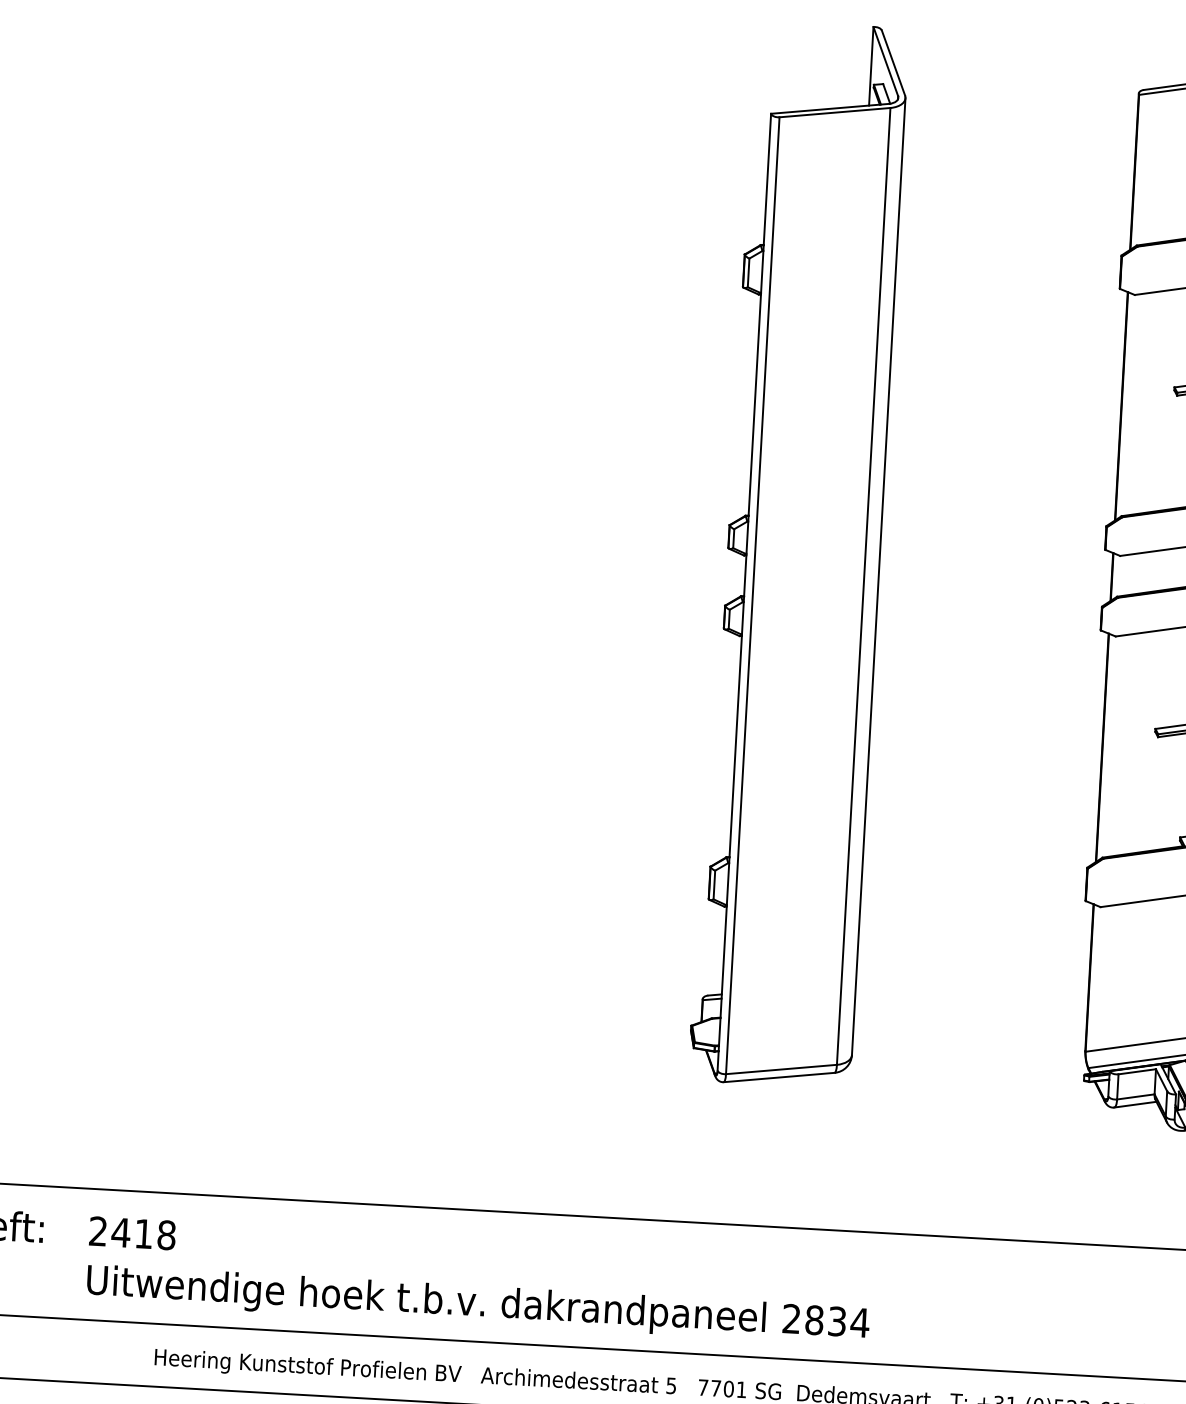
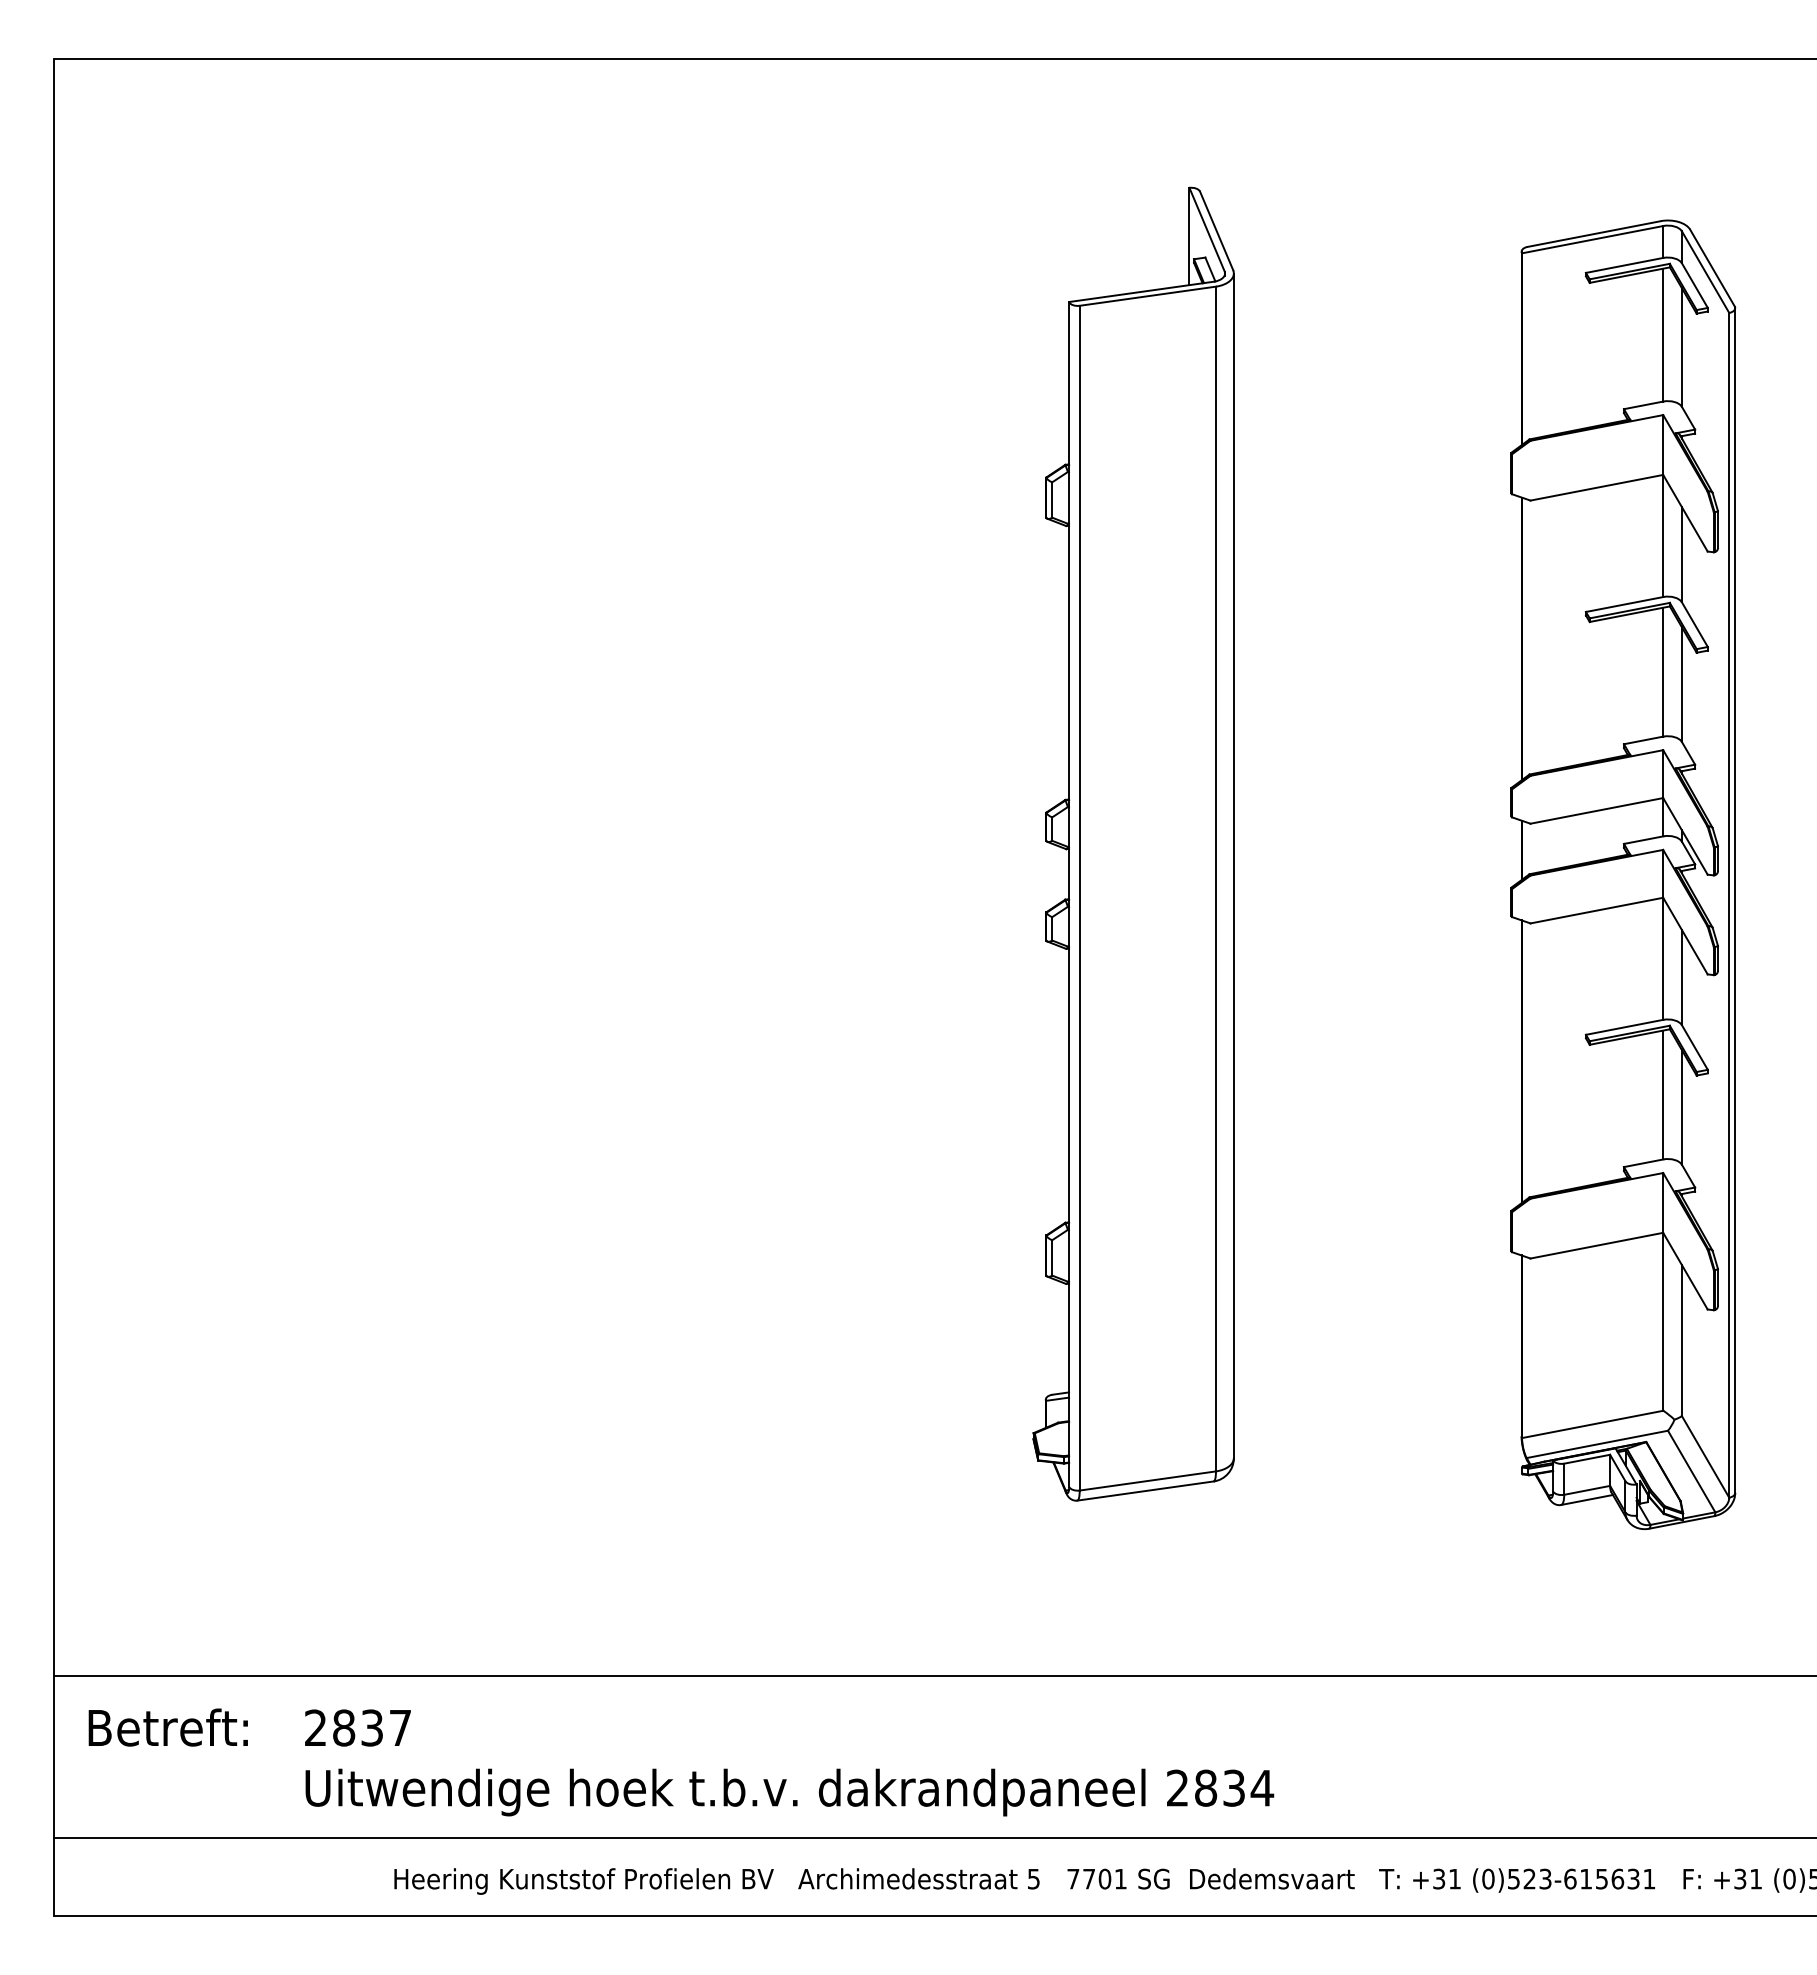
text: (143, 1233) -> (371, 1727), 2418 -> 2837

